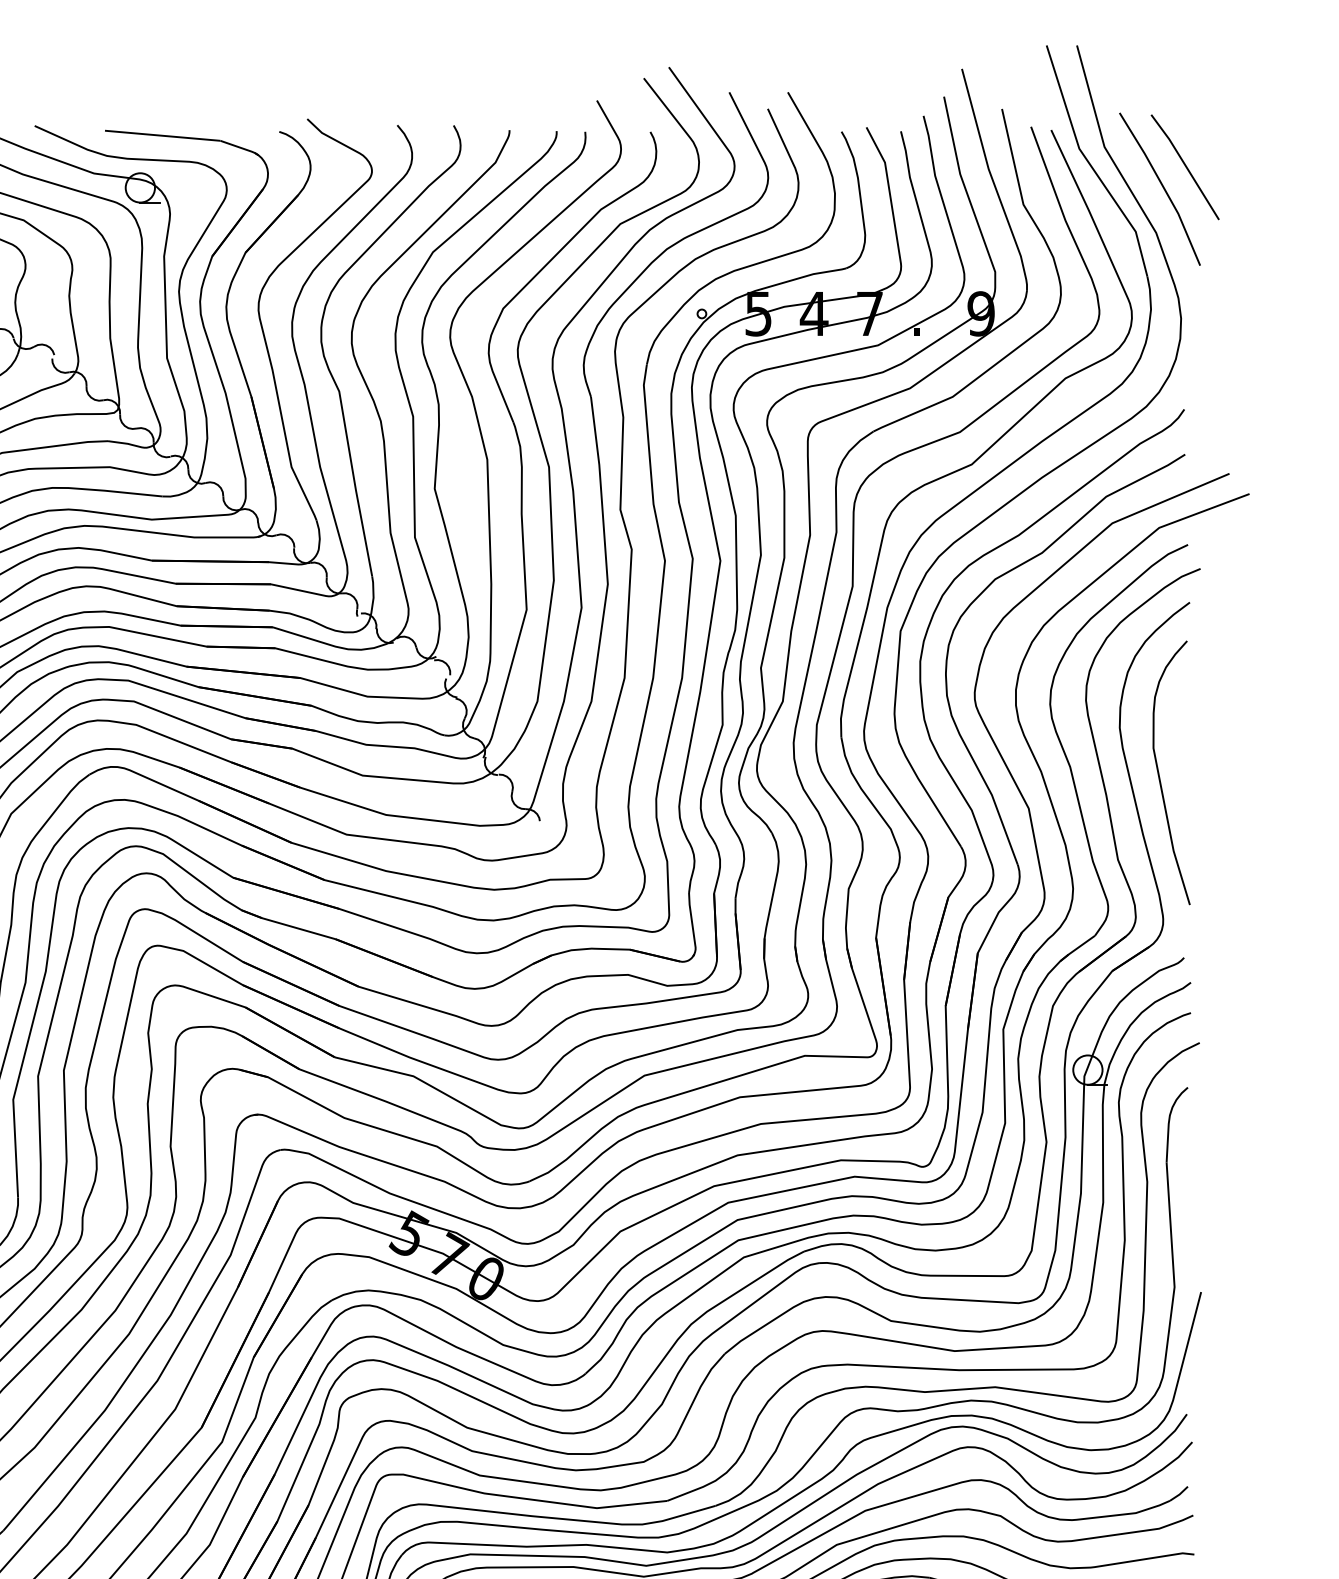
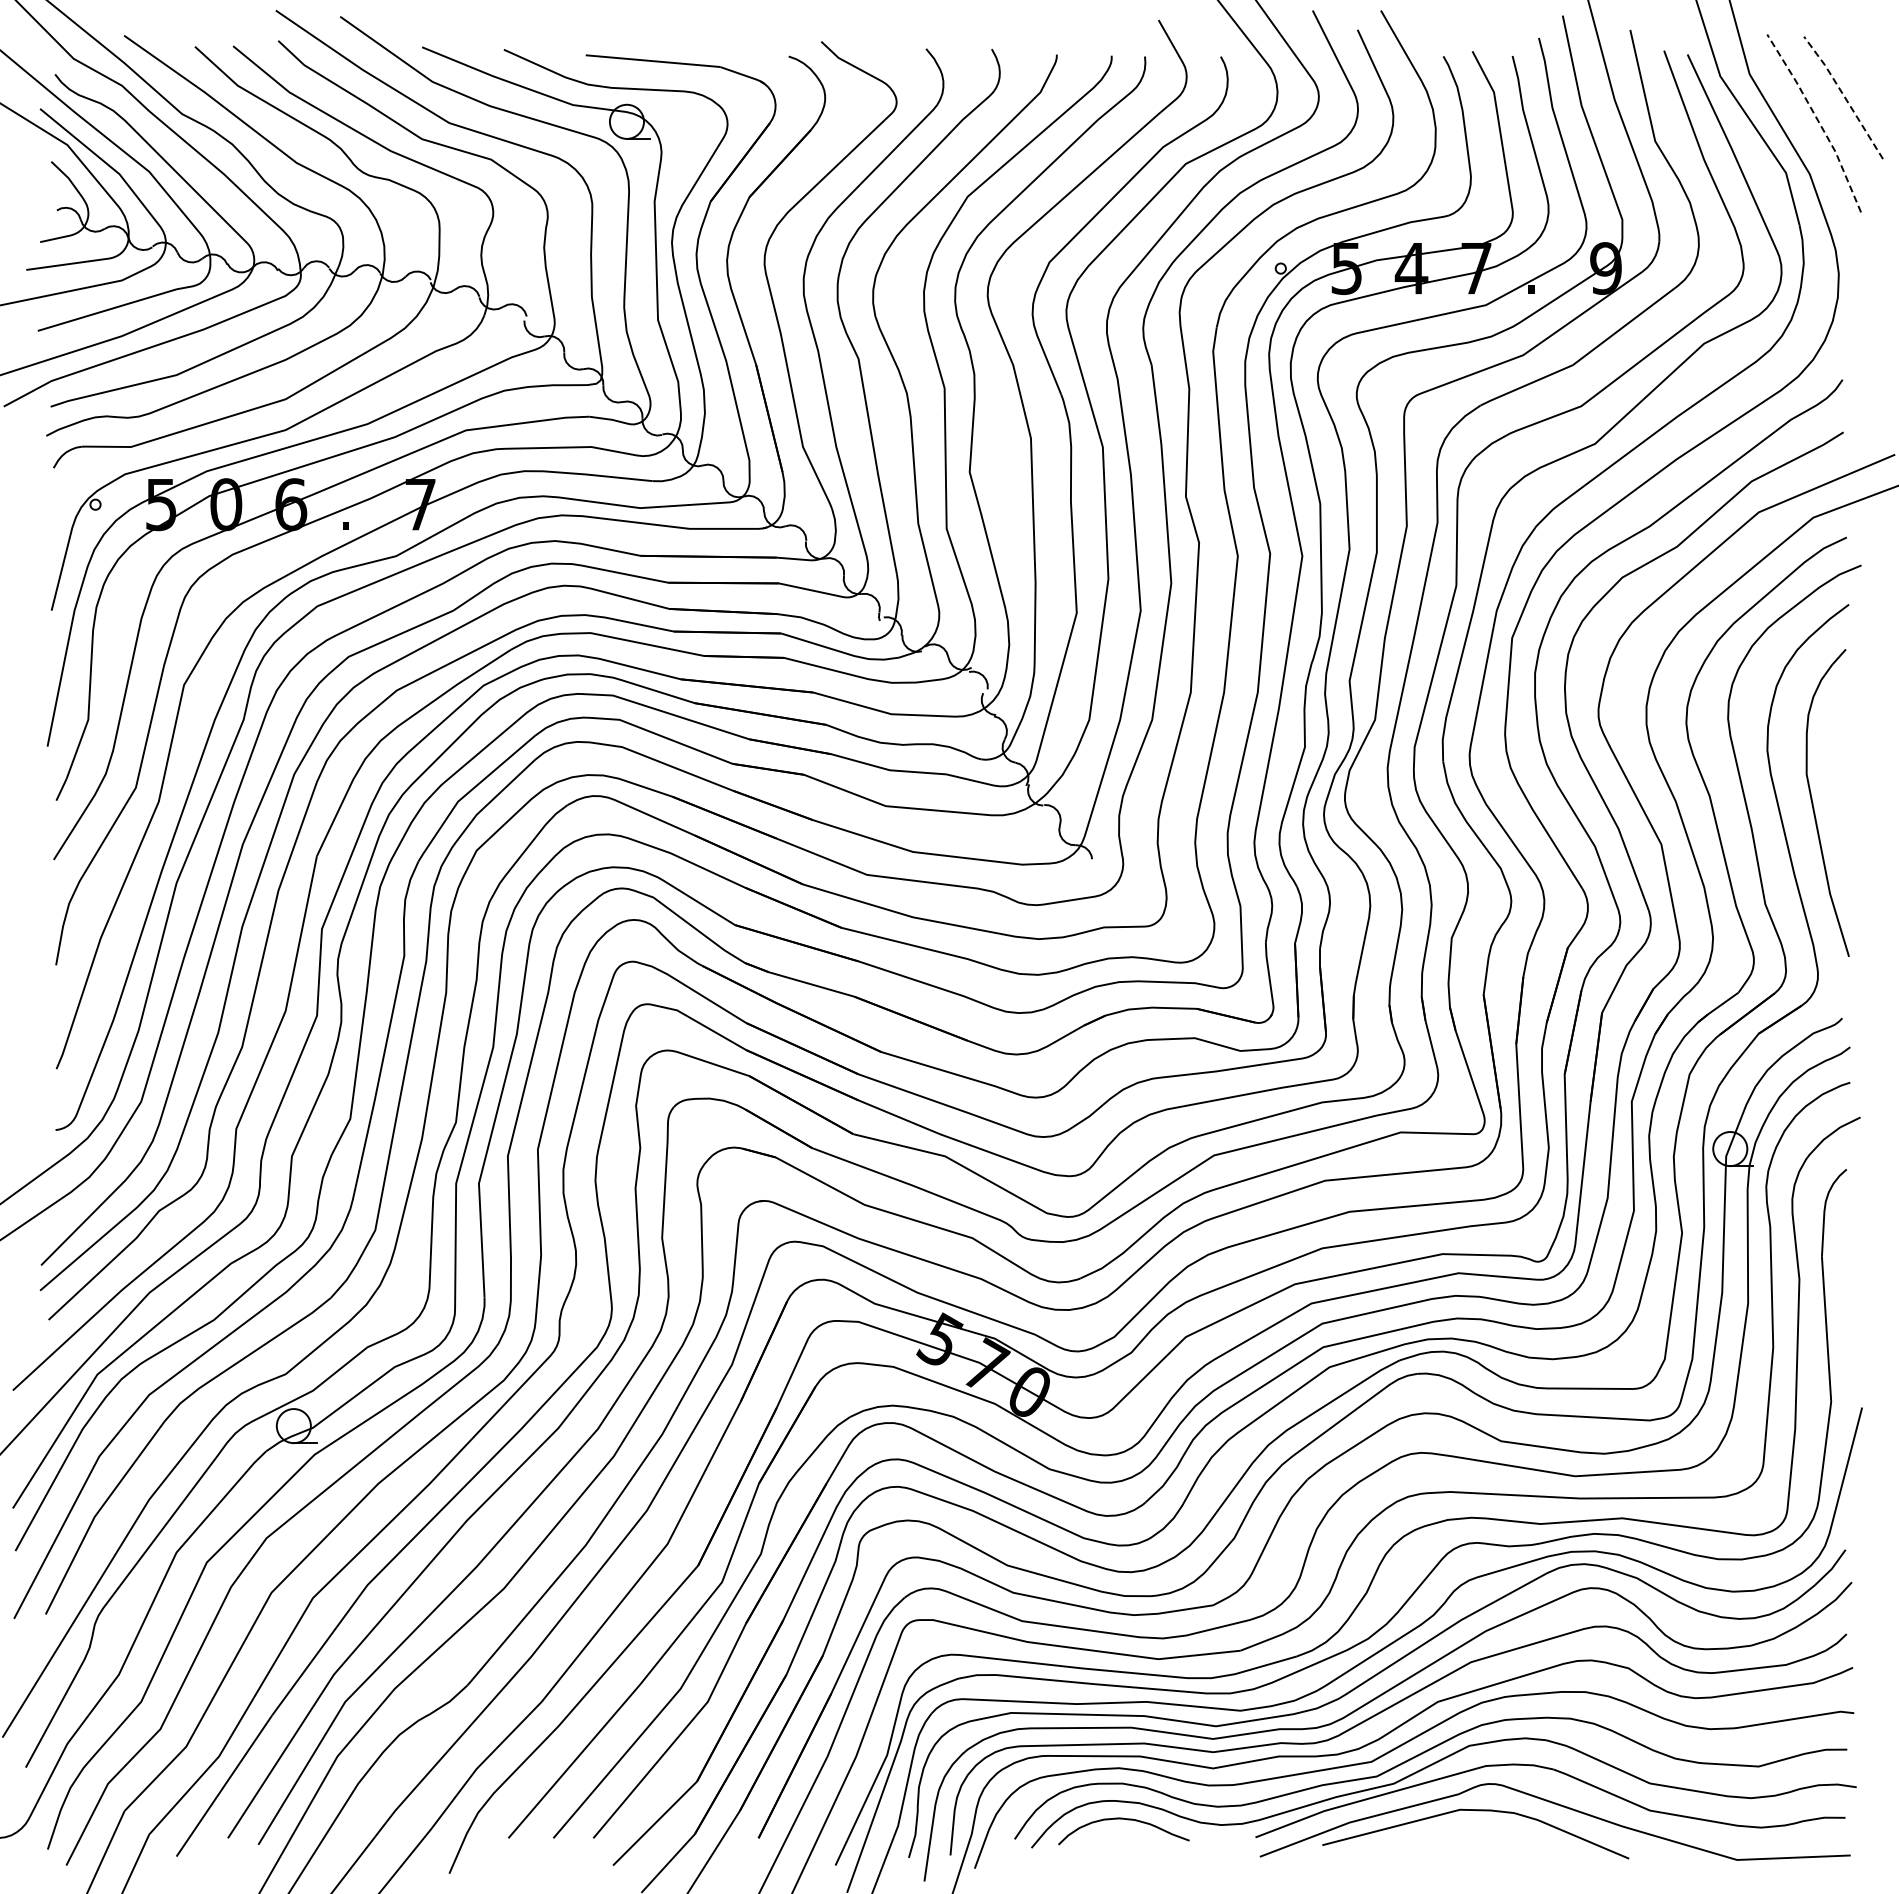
line: (1185, 166) -> (1844, 96), solid -> dashed
line: (1163, 186) -> (1818, 120), solid -> dashed

